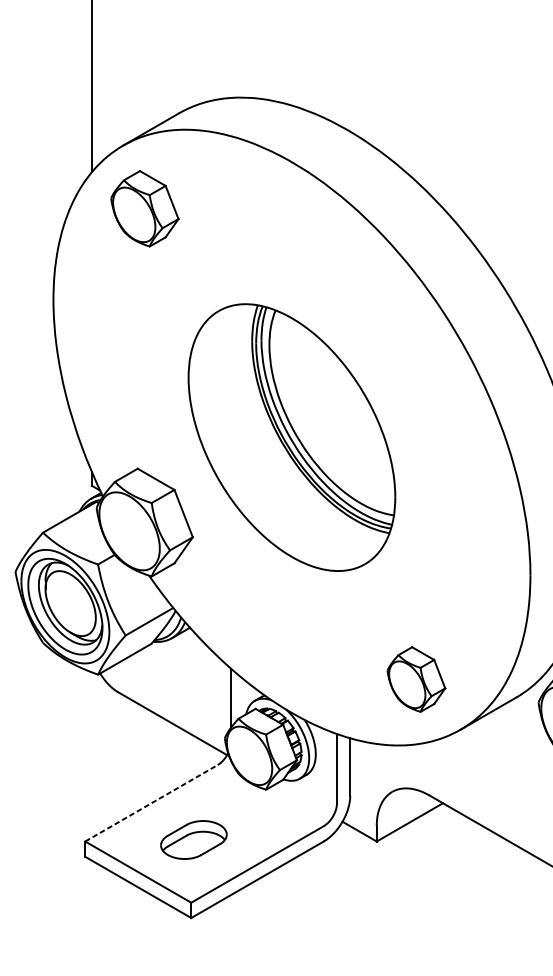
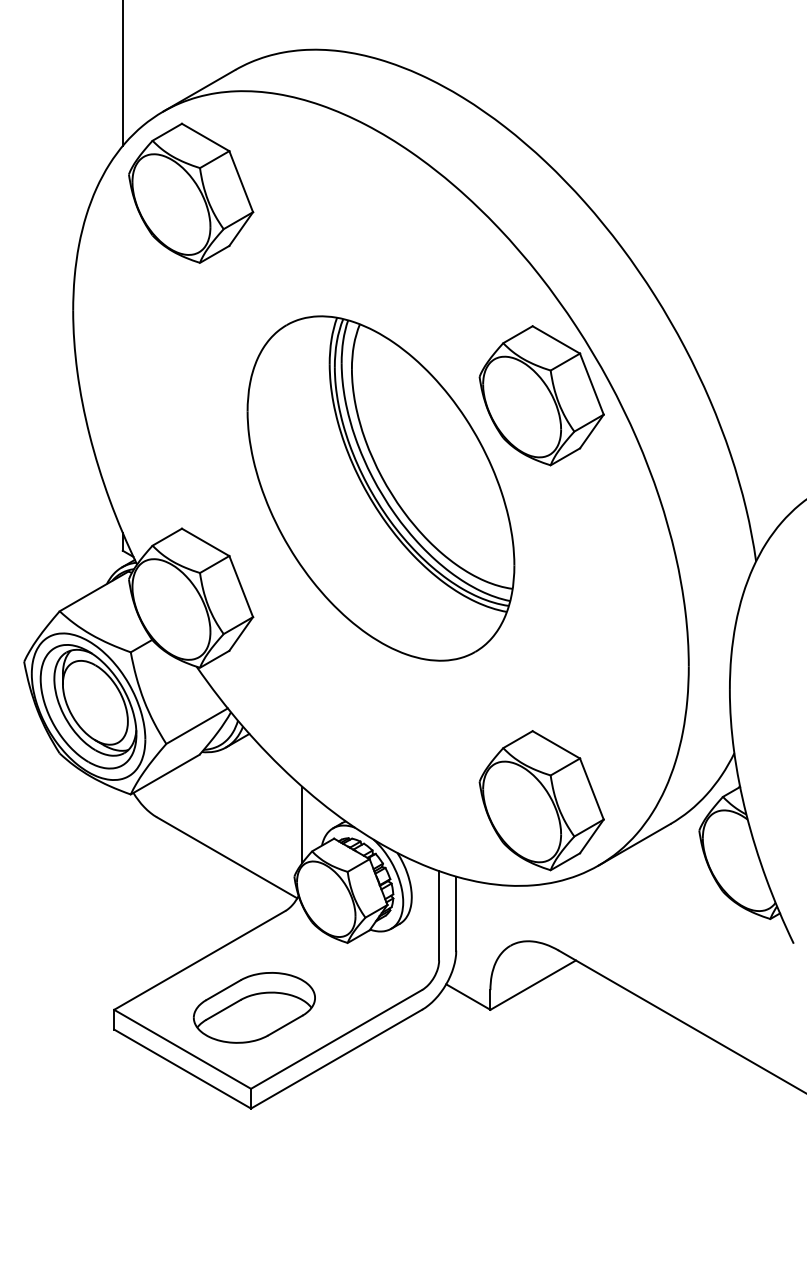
part: (145, 208) -> (191, 192), size x1.43
part: (416, 365) -> (541, 395), added
part: (416, 679) -> (541, 800), size x1.67
line: (151, 803) -> (199, 960), dashed -> solid
part: (193, 839) -> (254, 1007), size x1.43

